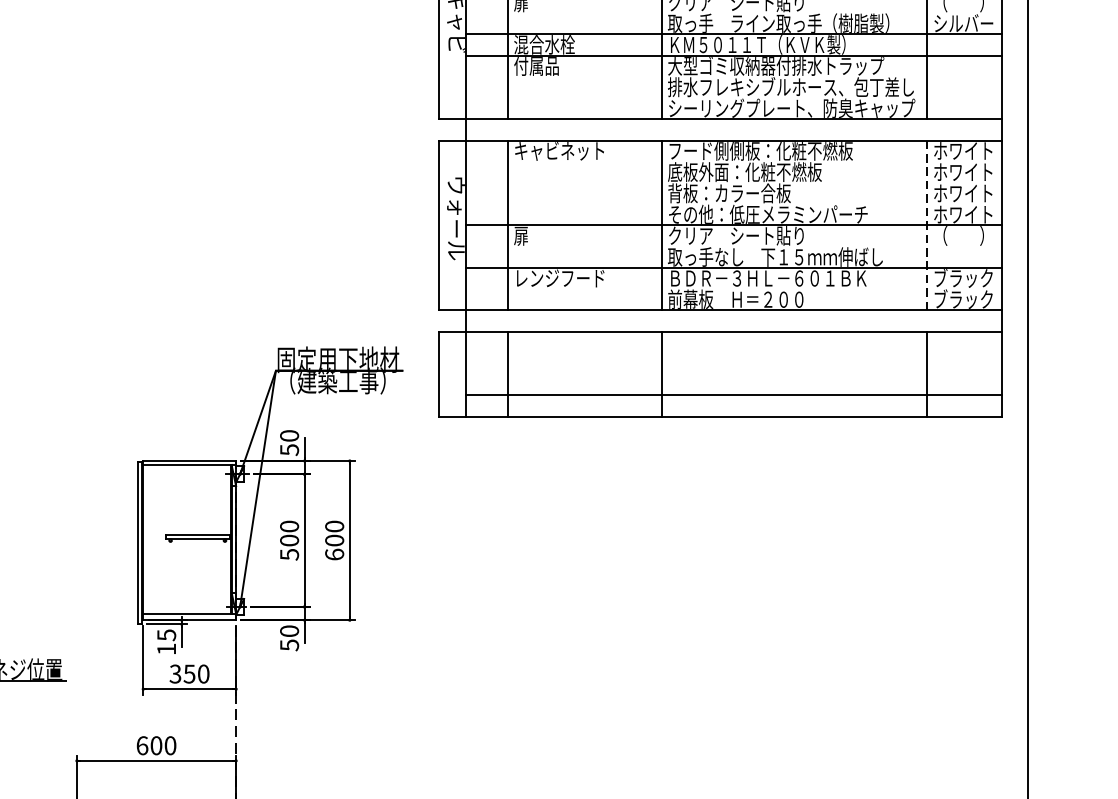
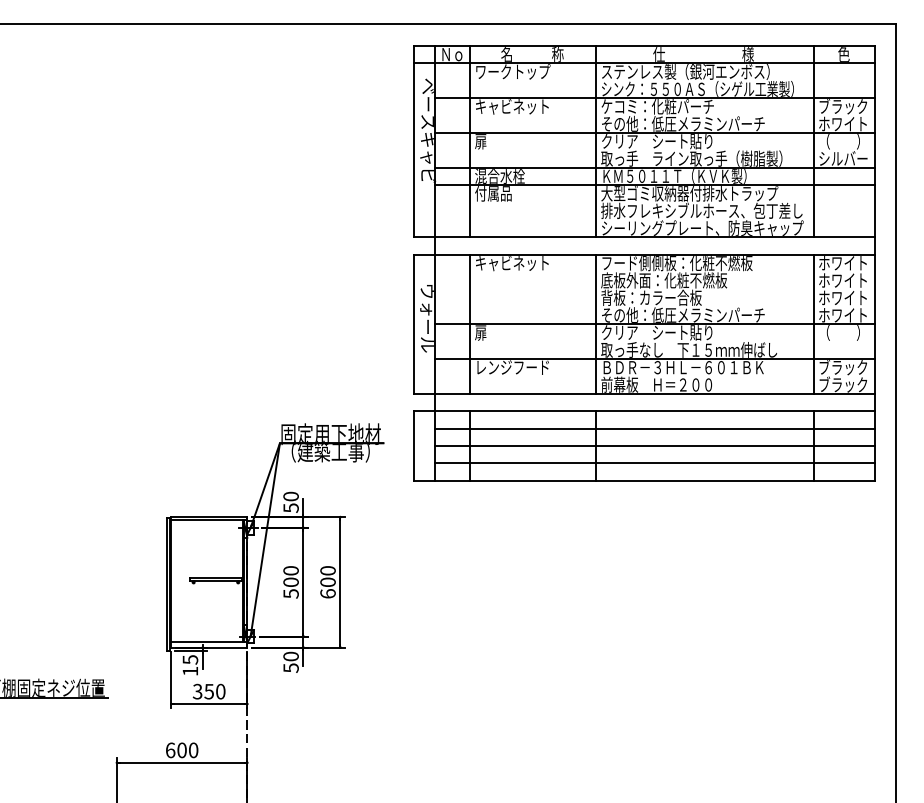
line: (927, 225) -> (813, 324), dashed -> solid
line: (733, 352) -> (654, 428), added
line: (733, 373) -> (654, 445), added

